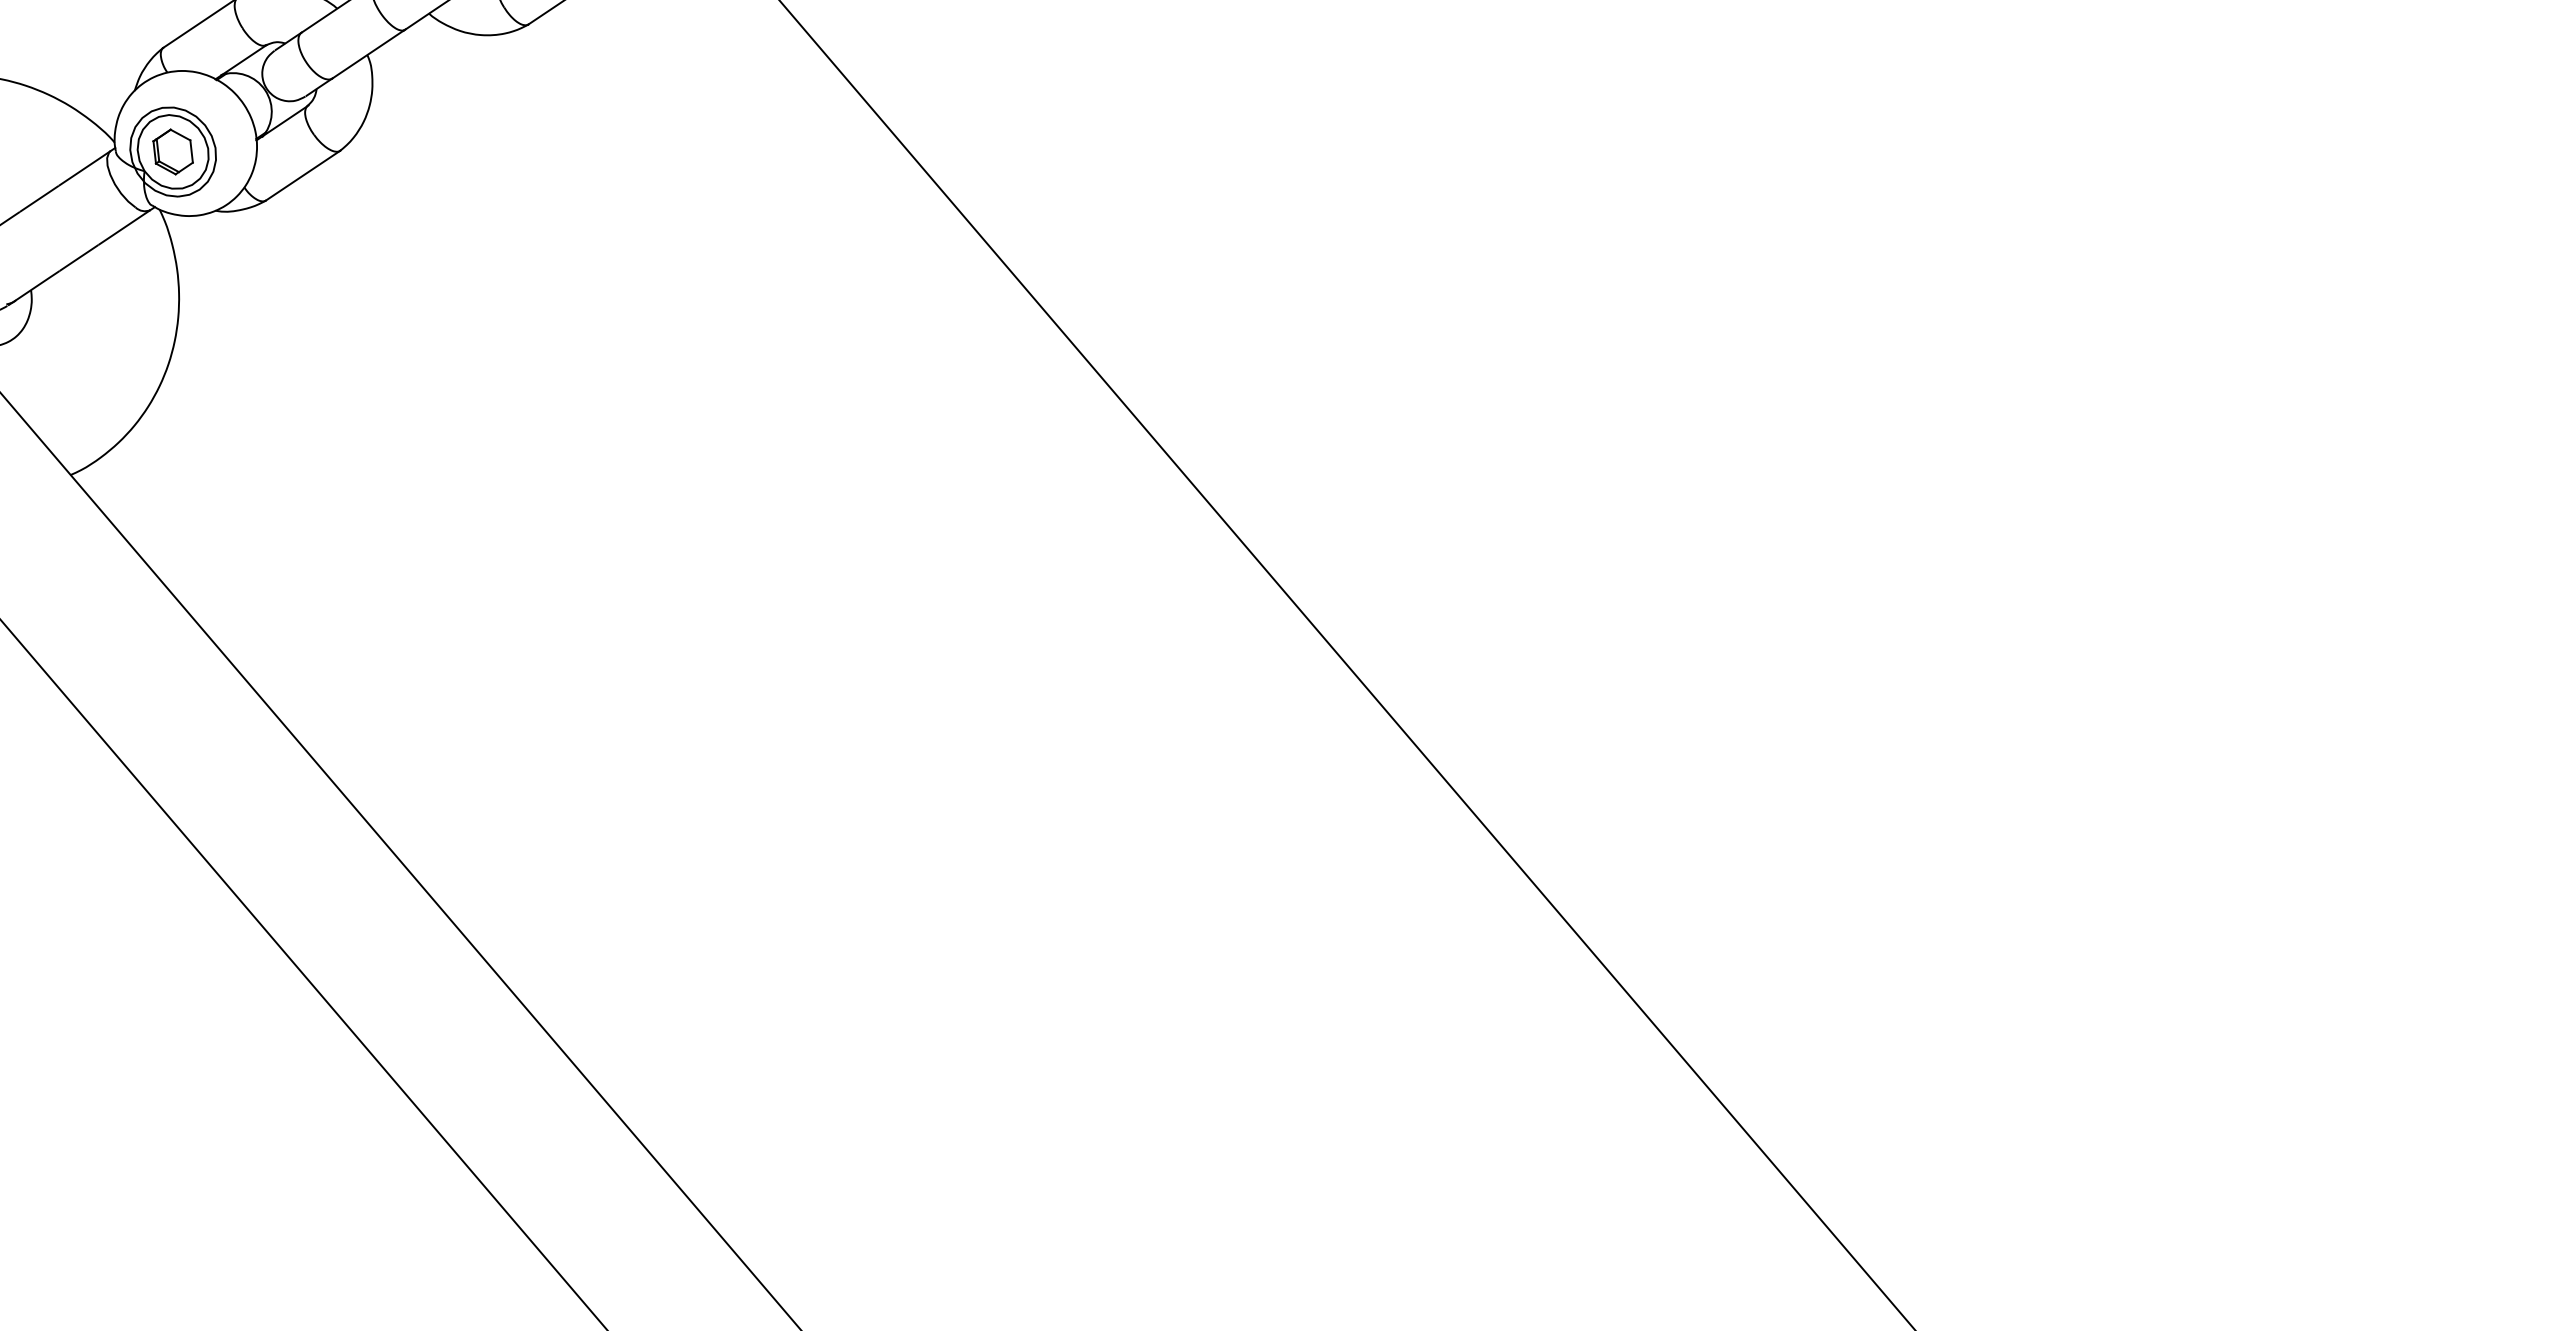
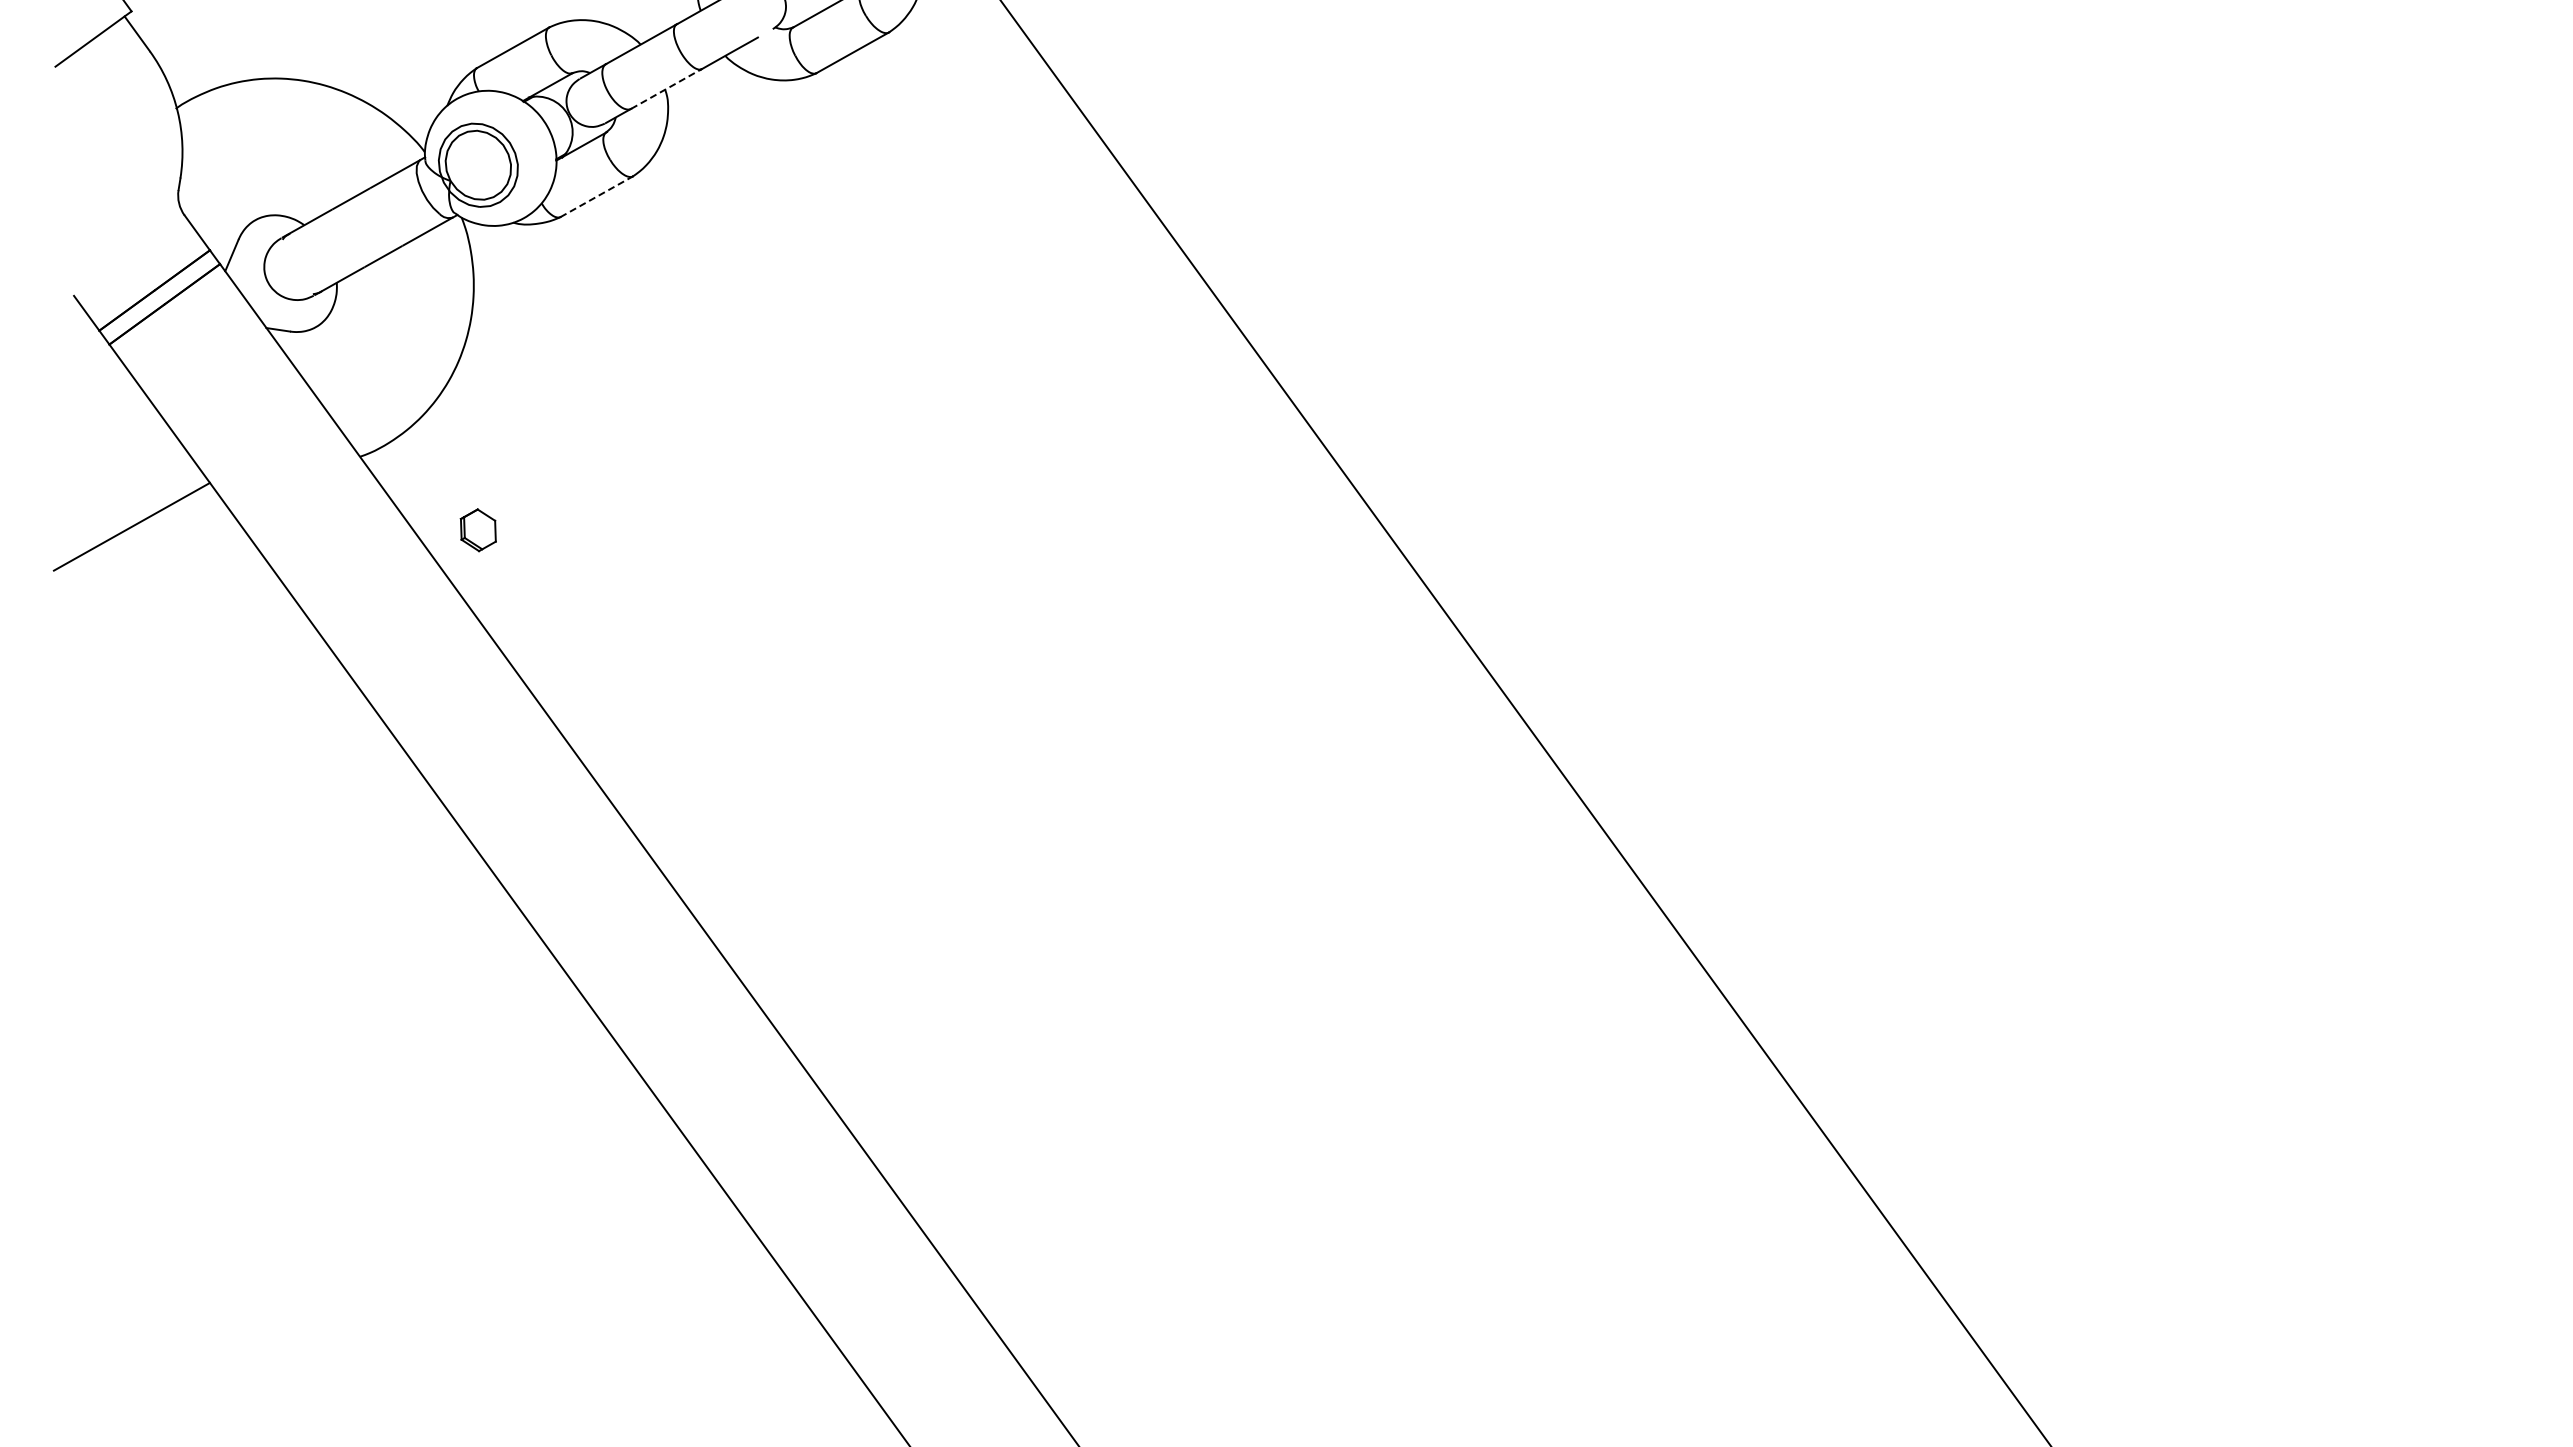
line: (368, 53) -> (666, 88), solid -> dashed
part: (172, 152) -> (477, 530), moved
line: (302, 175) -> (596, 196), solid -> dashed

